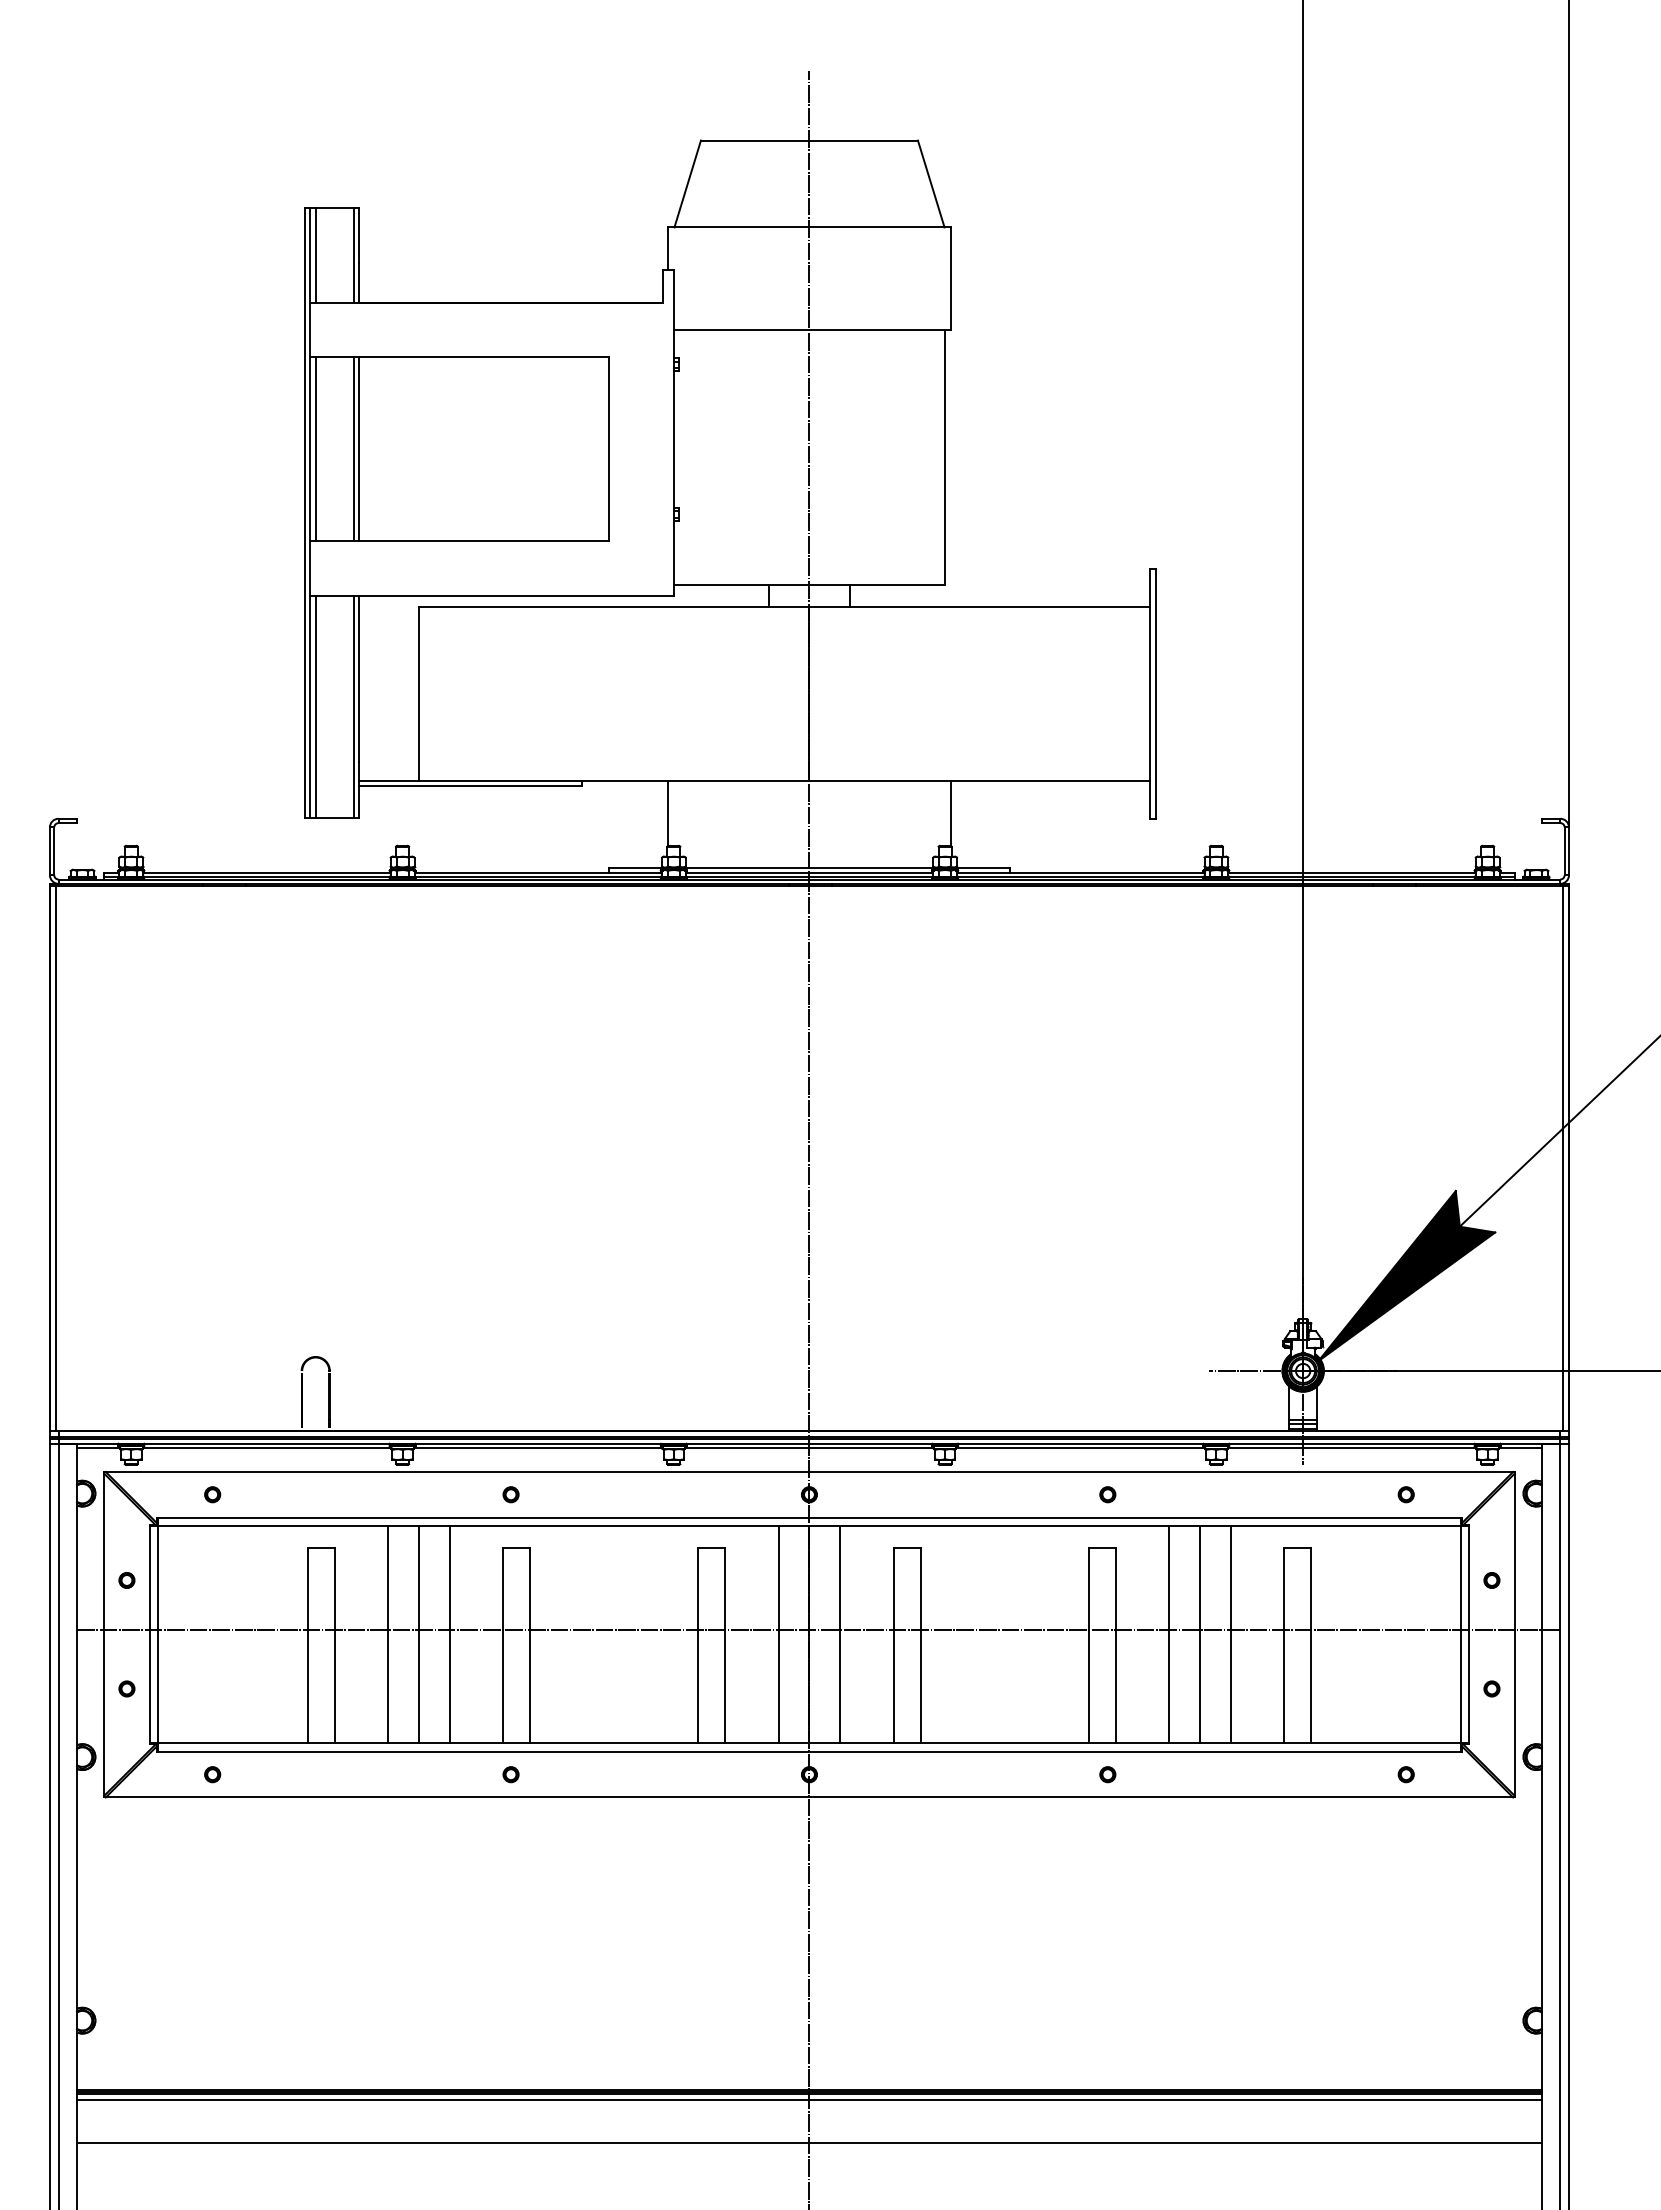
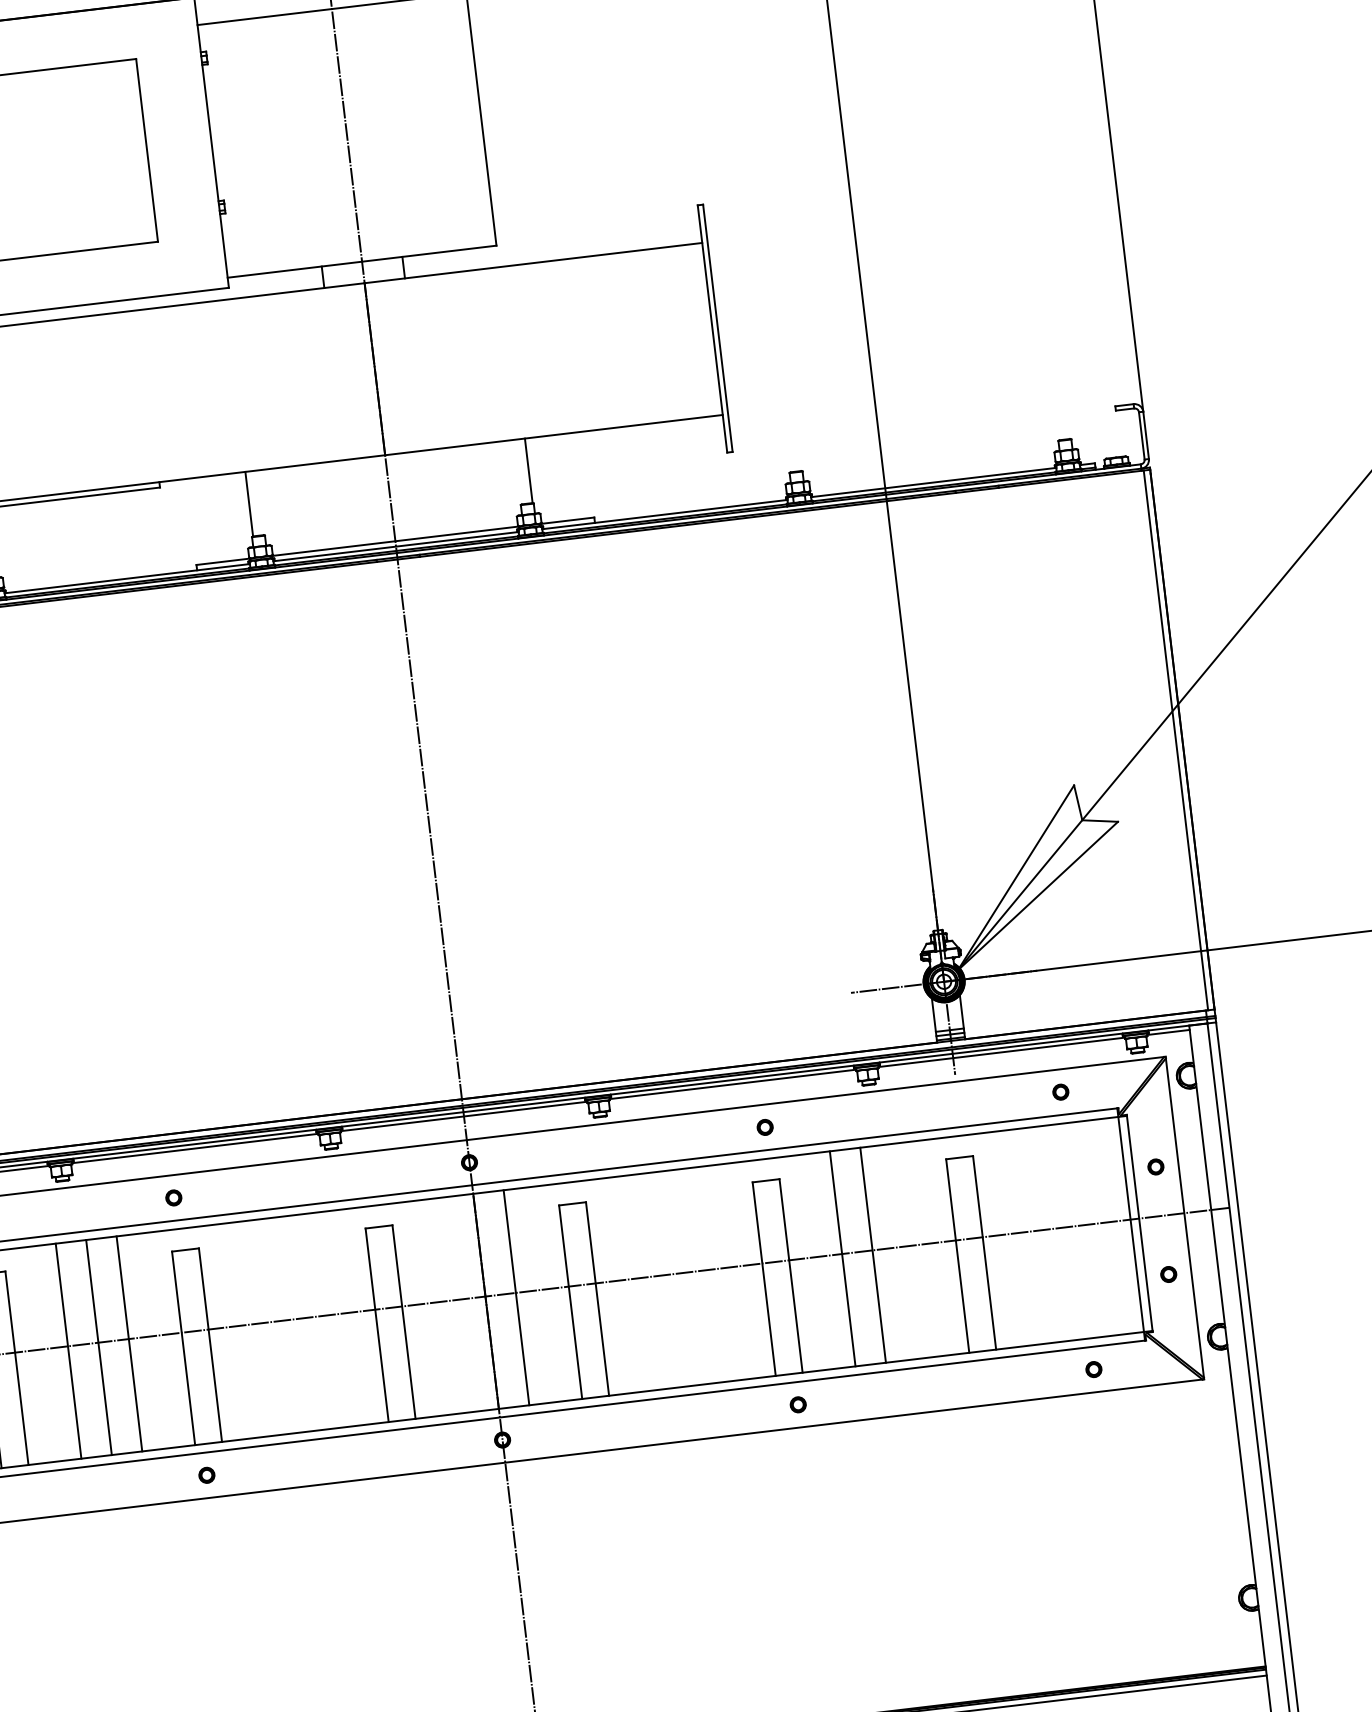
fill: (1406, 1276) -> (1035, 875), removed
line: (778, 1634) -> (455, 1304), removed
line: (1230, 1634) -> (903, 1251), removed

